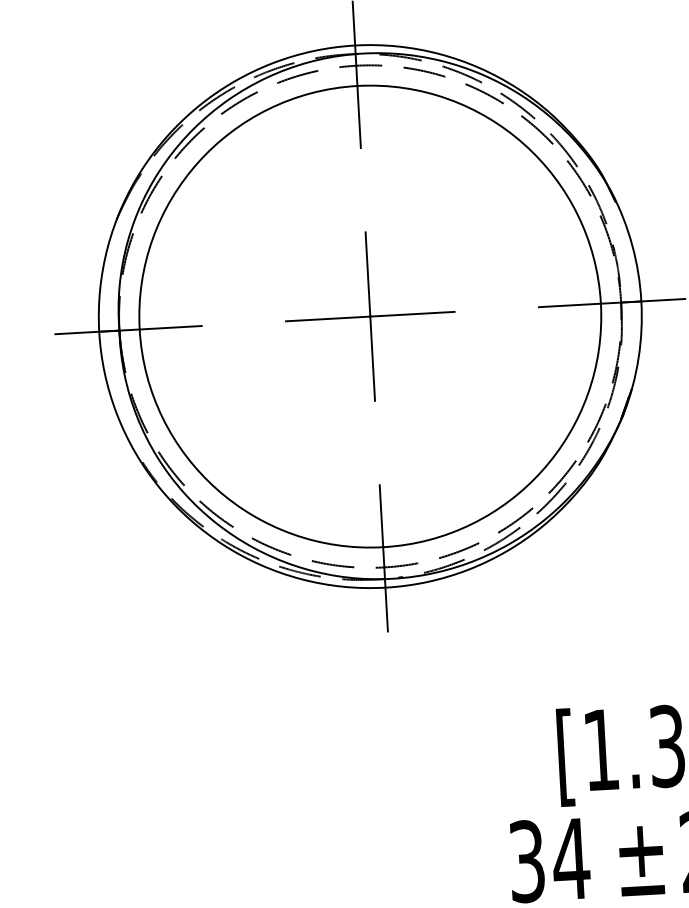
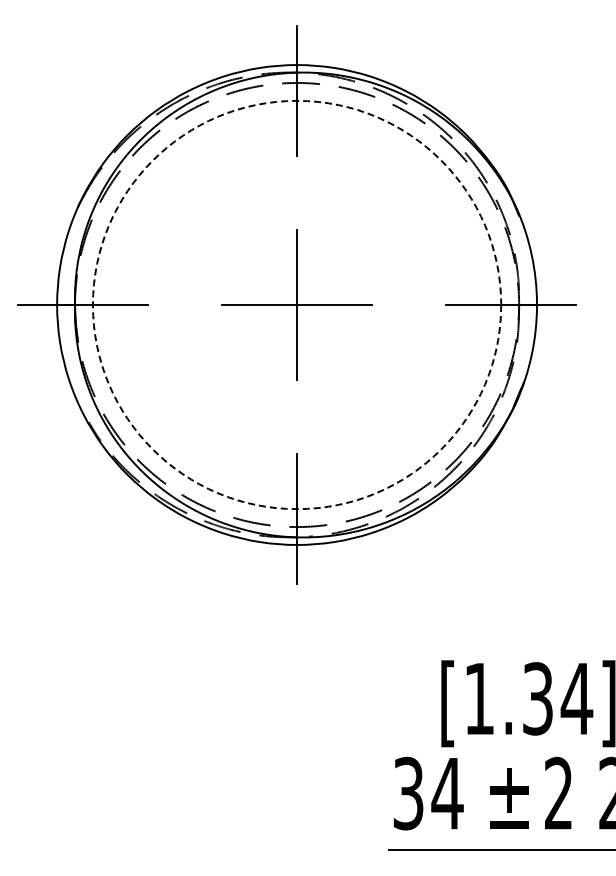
circle: (369, 316) -> (296, 304), solid -> dashed

